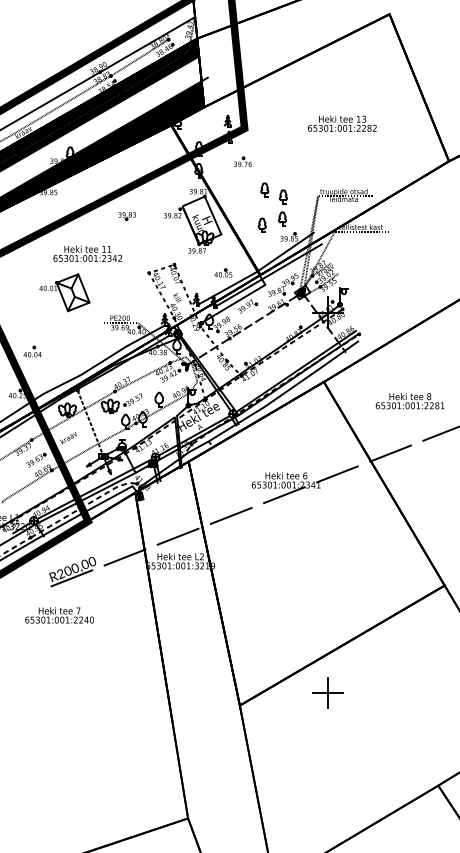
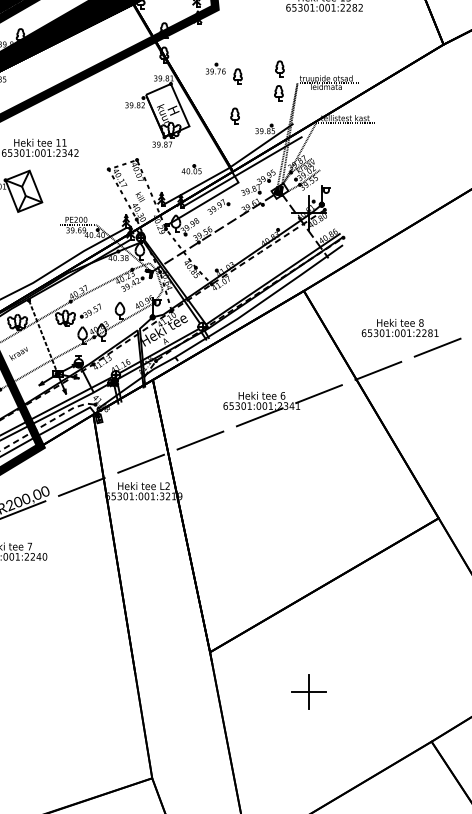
part: (242, 161) -> (215, 68), moved
part: (282, 207) -> (278, 80), moved
part: (126, 216) -> (83, 106), removed
text: (409, 401) -> (399, 328), moved
part: (327, 692) -> (307, 691), moved

